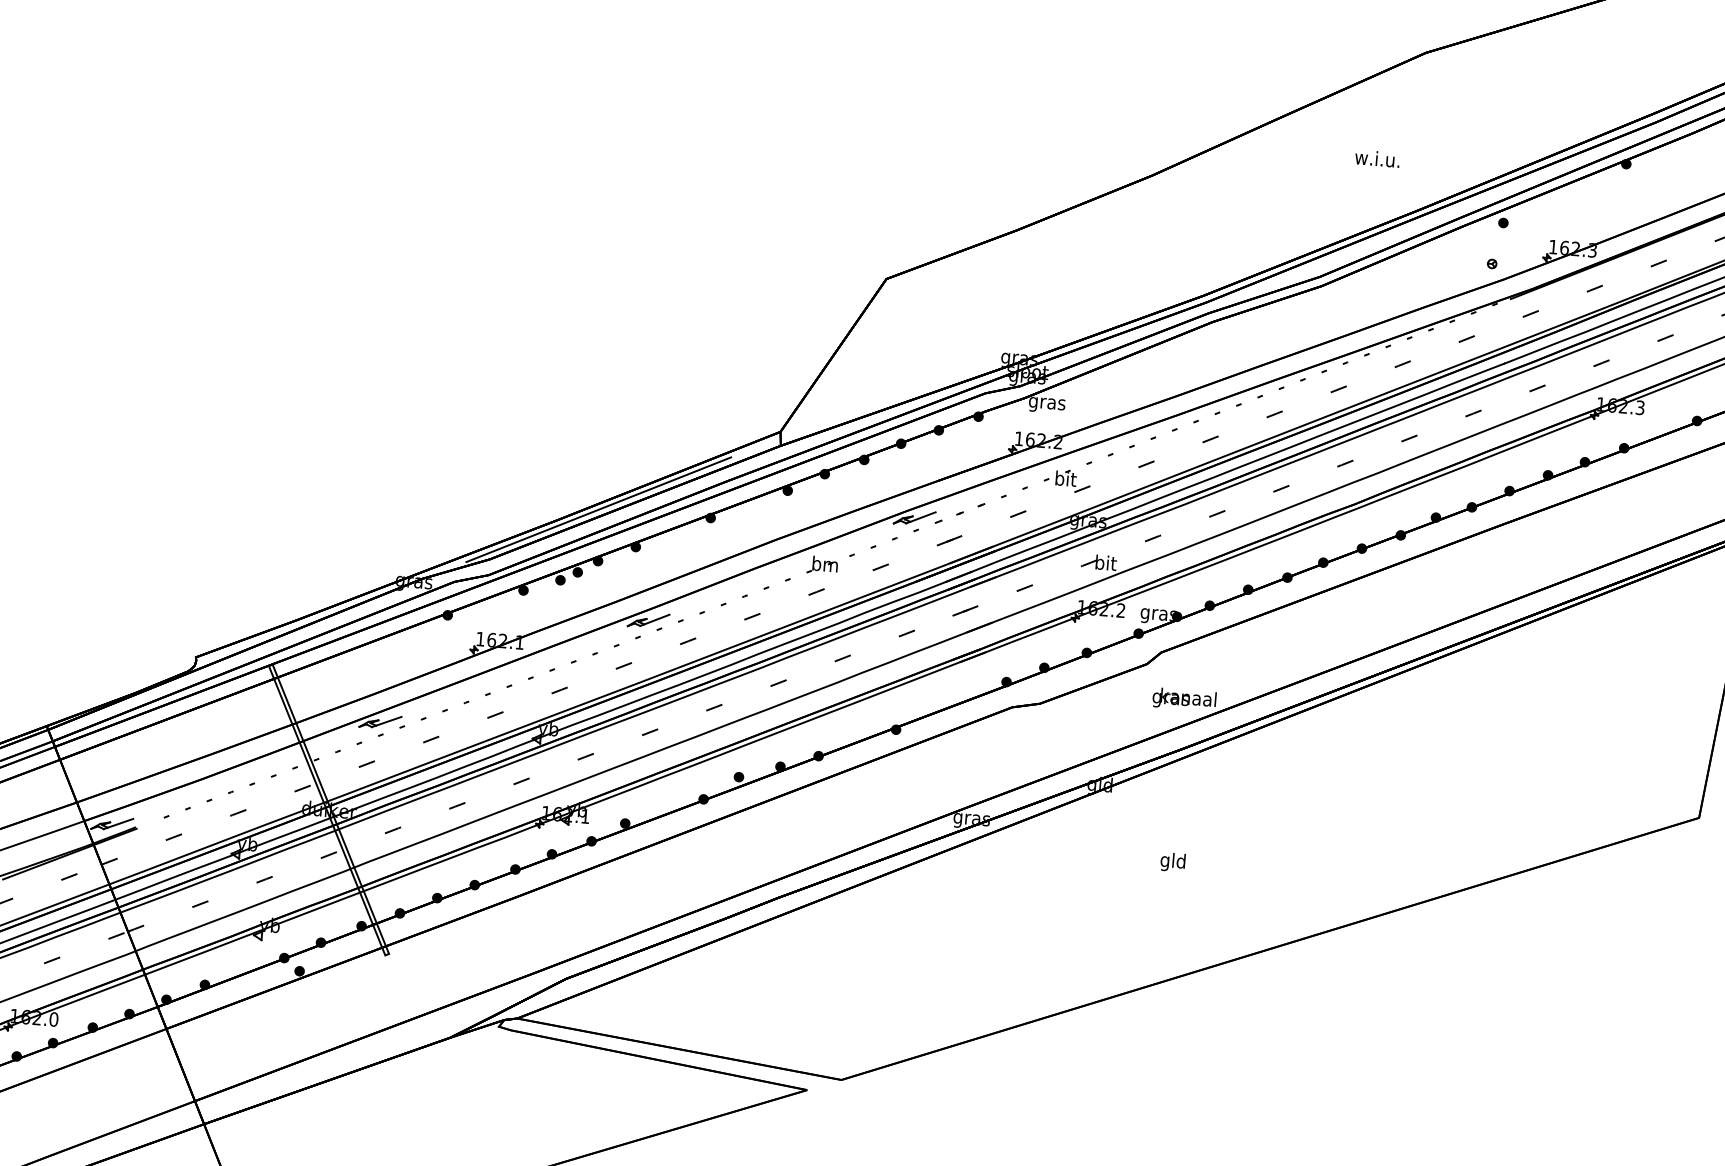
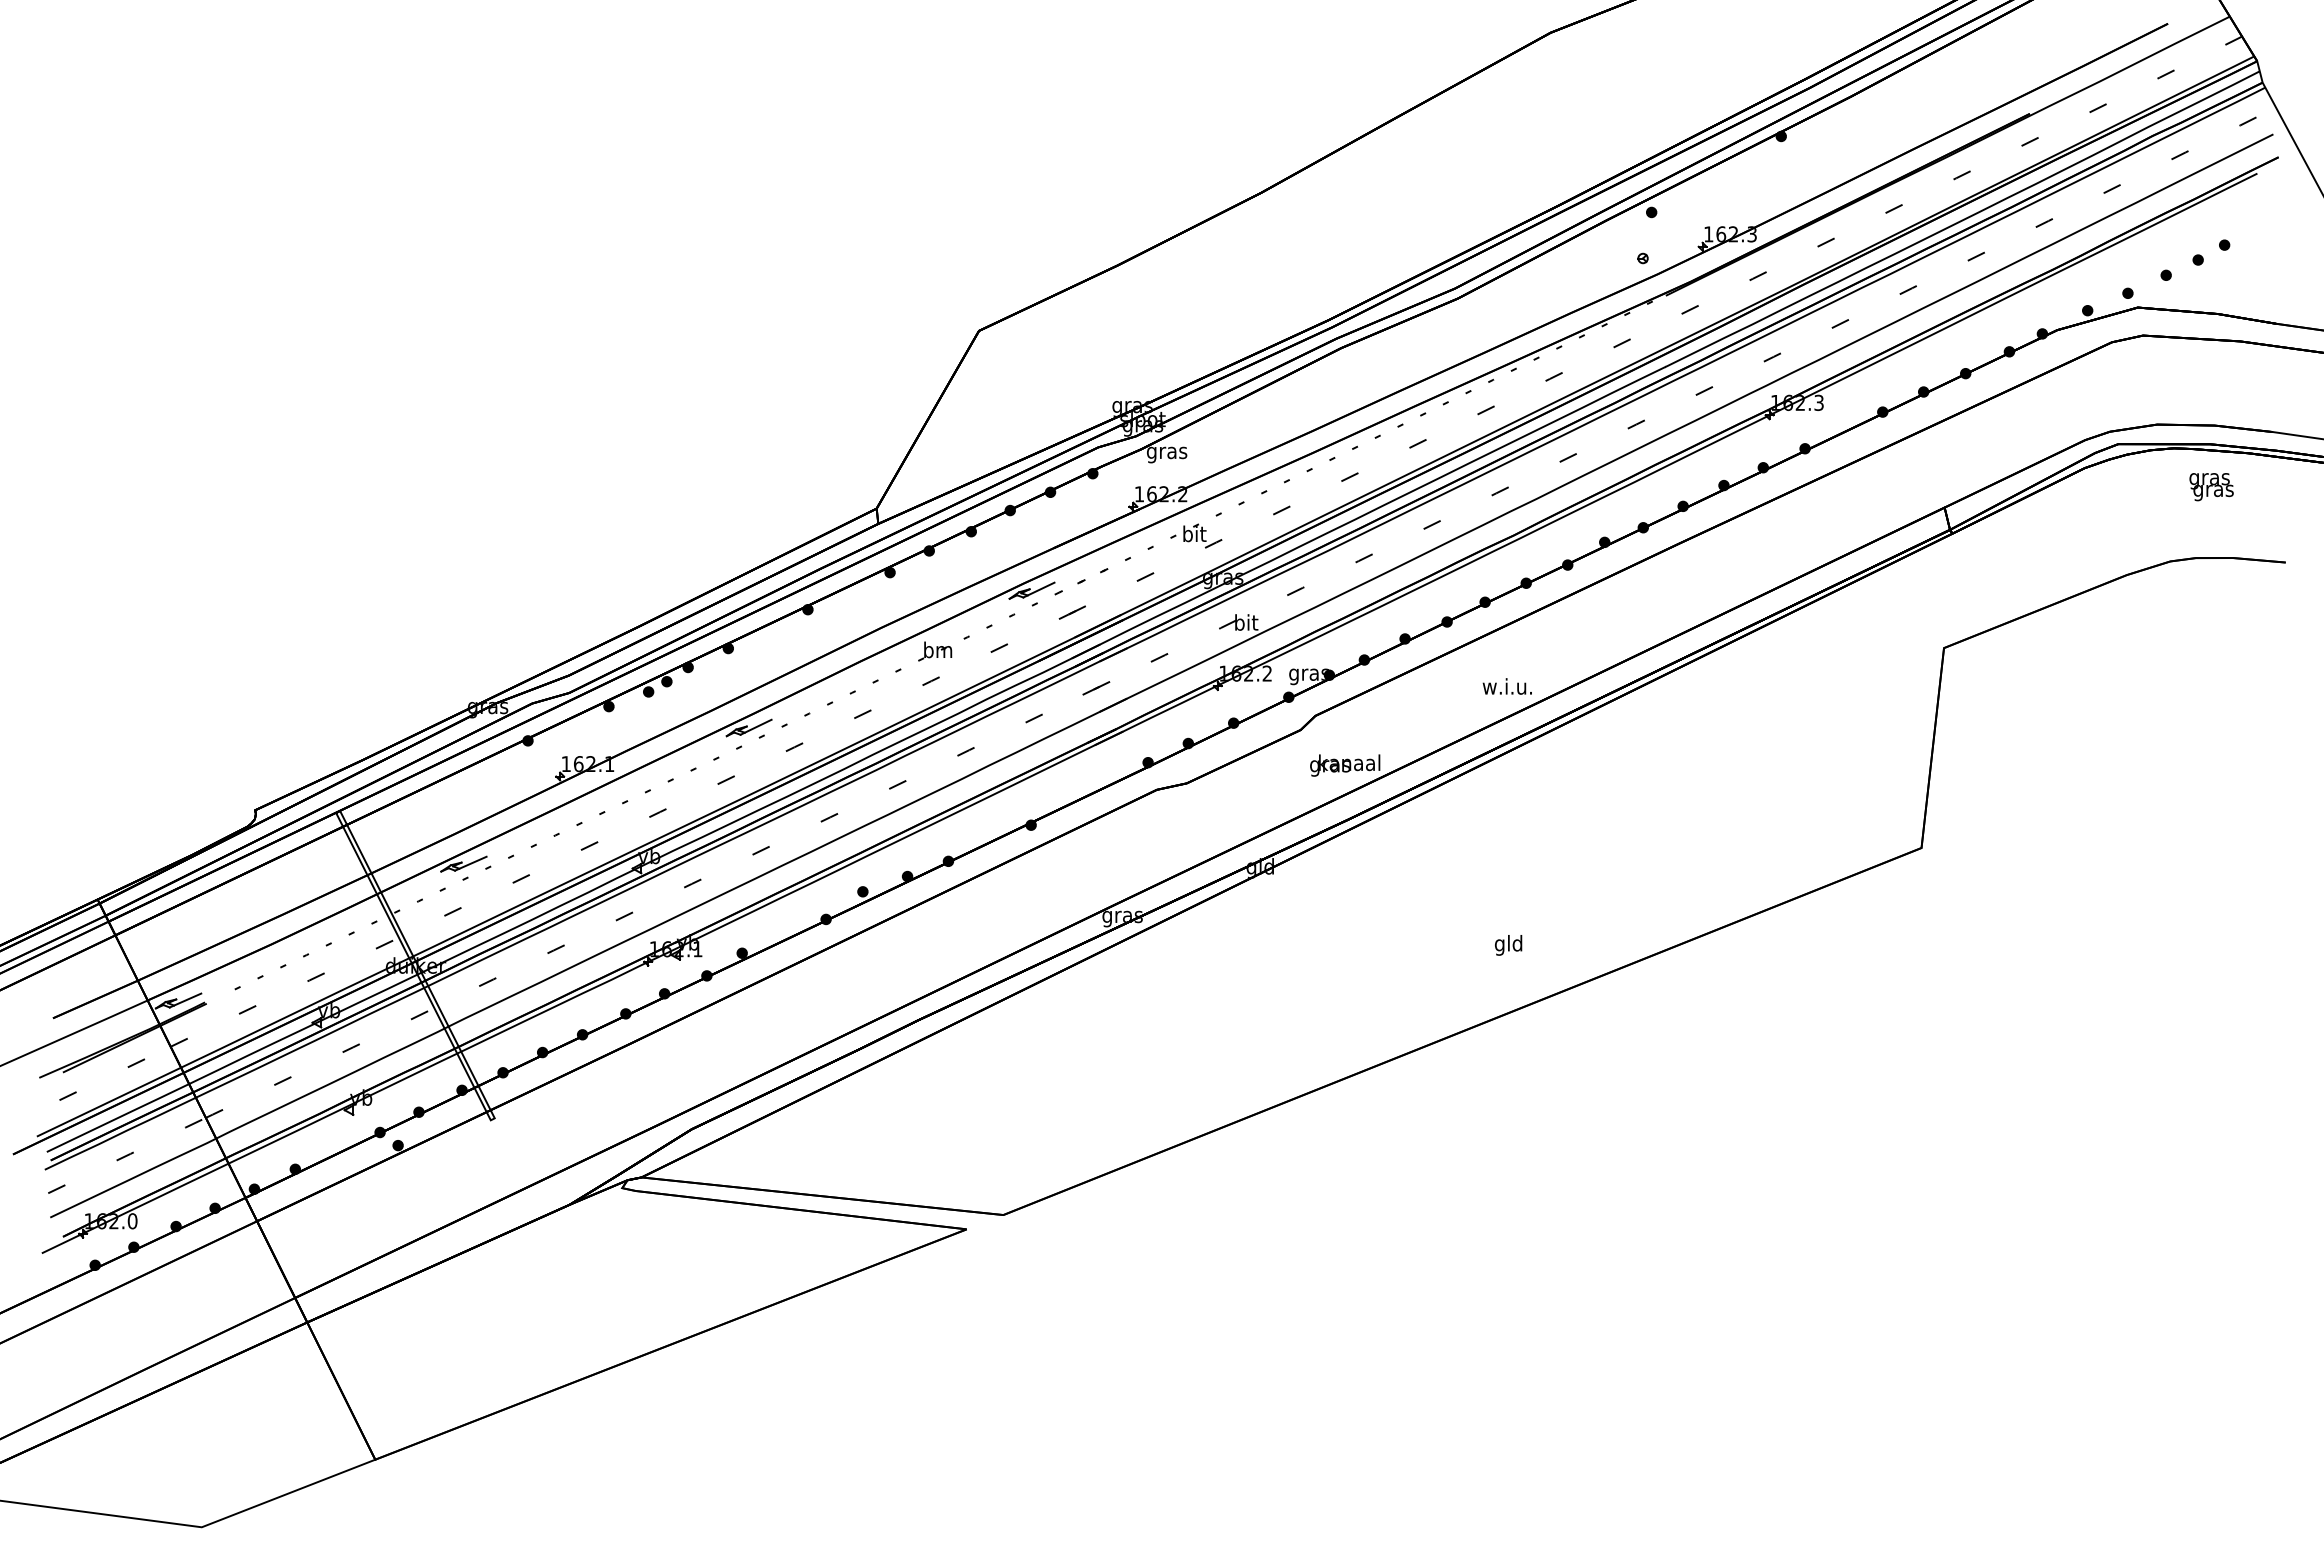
text: (1376, 158) -> (1506, 686), moved
line: (598, 509) -> (683, 610), removed
text: (1172, 862) -> (1508, 945), moved

